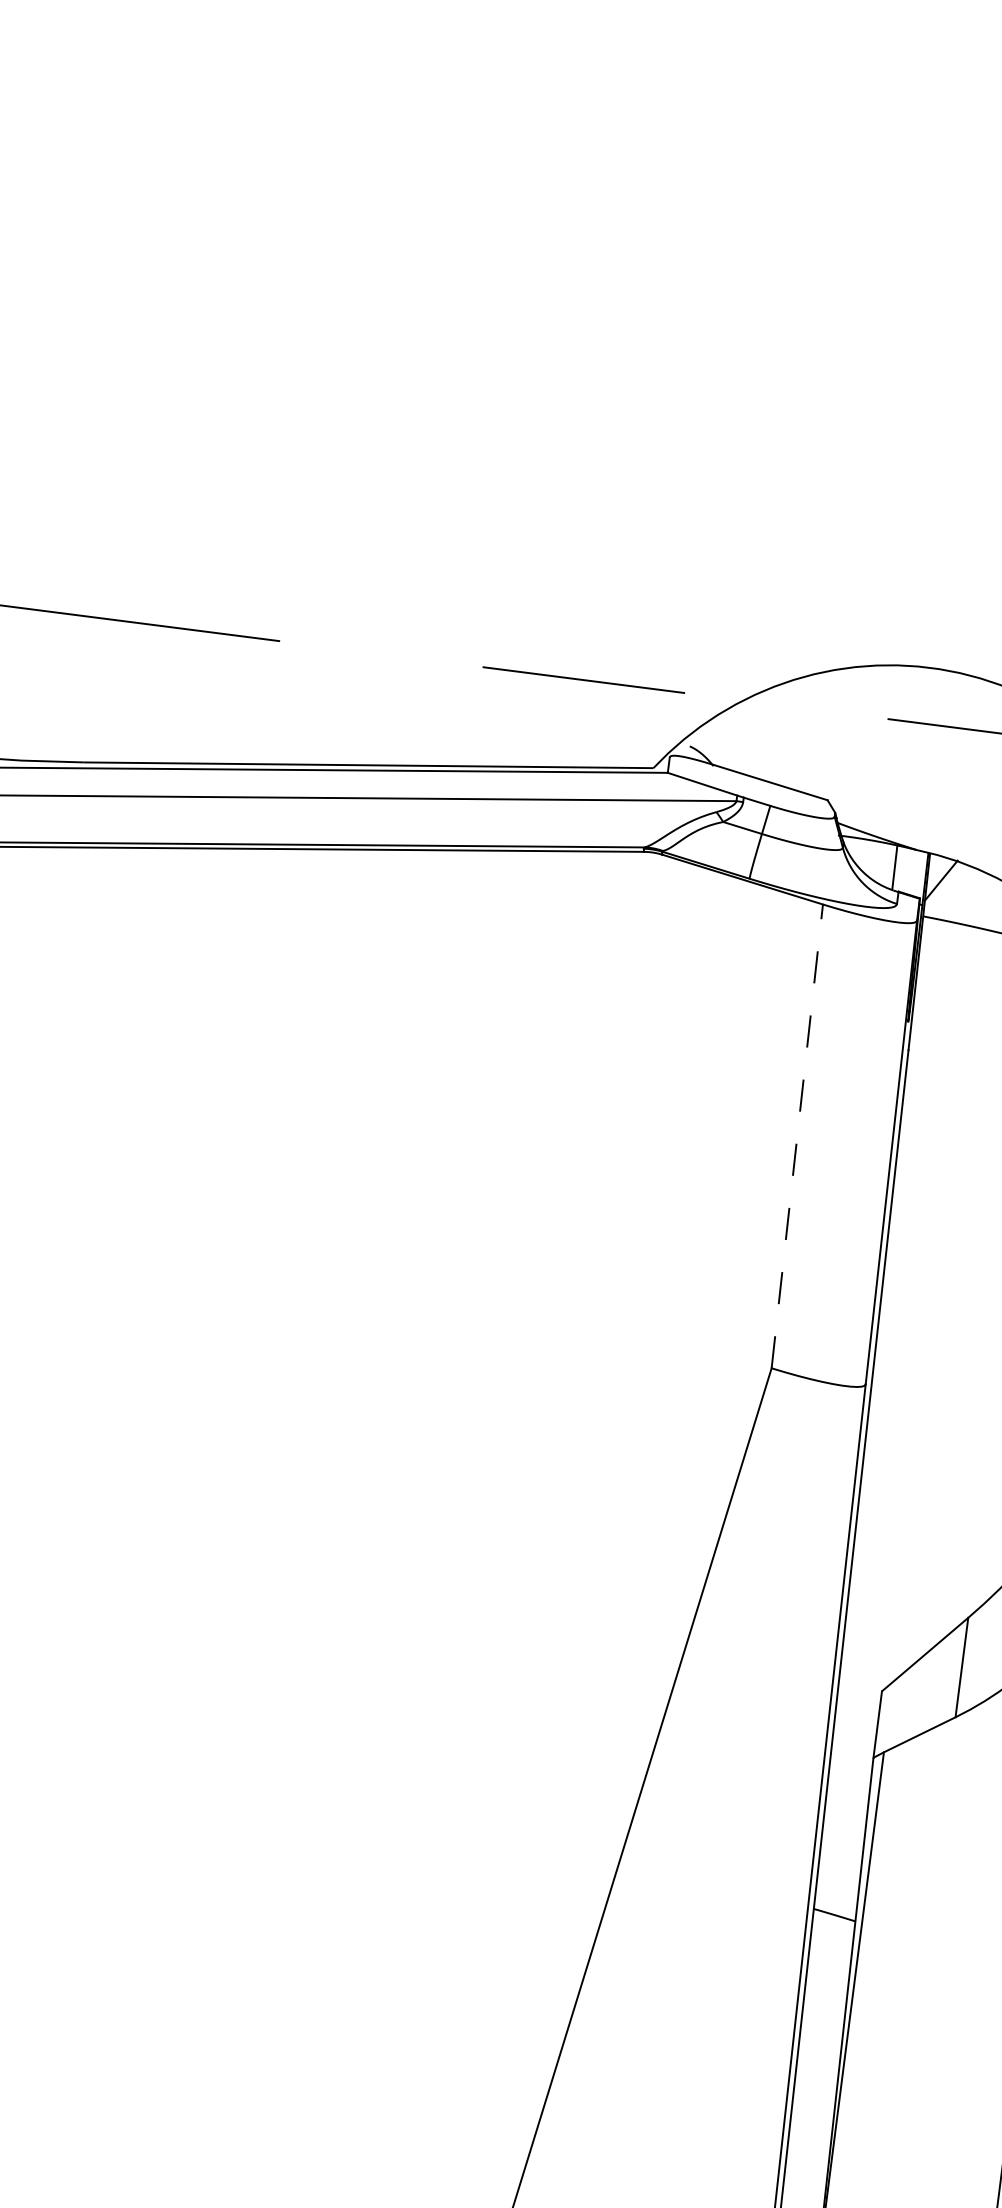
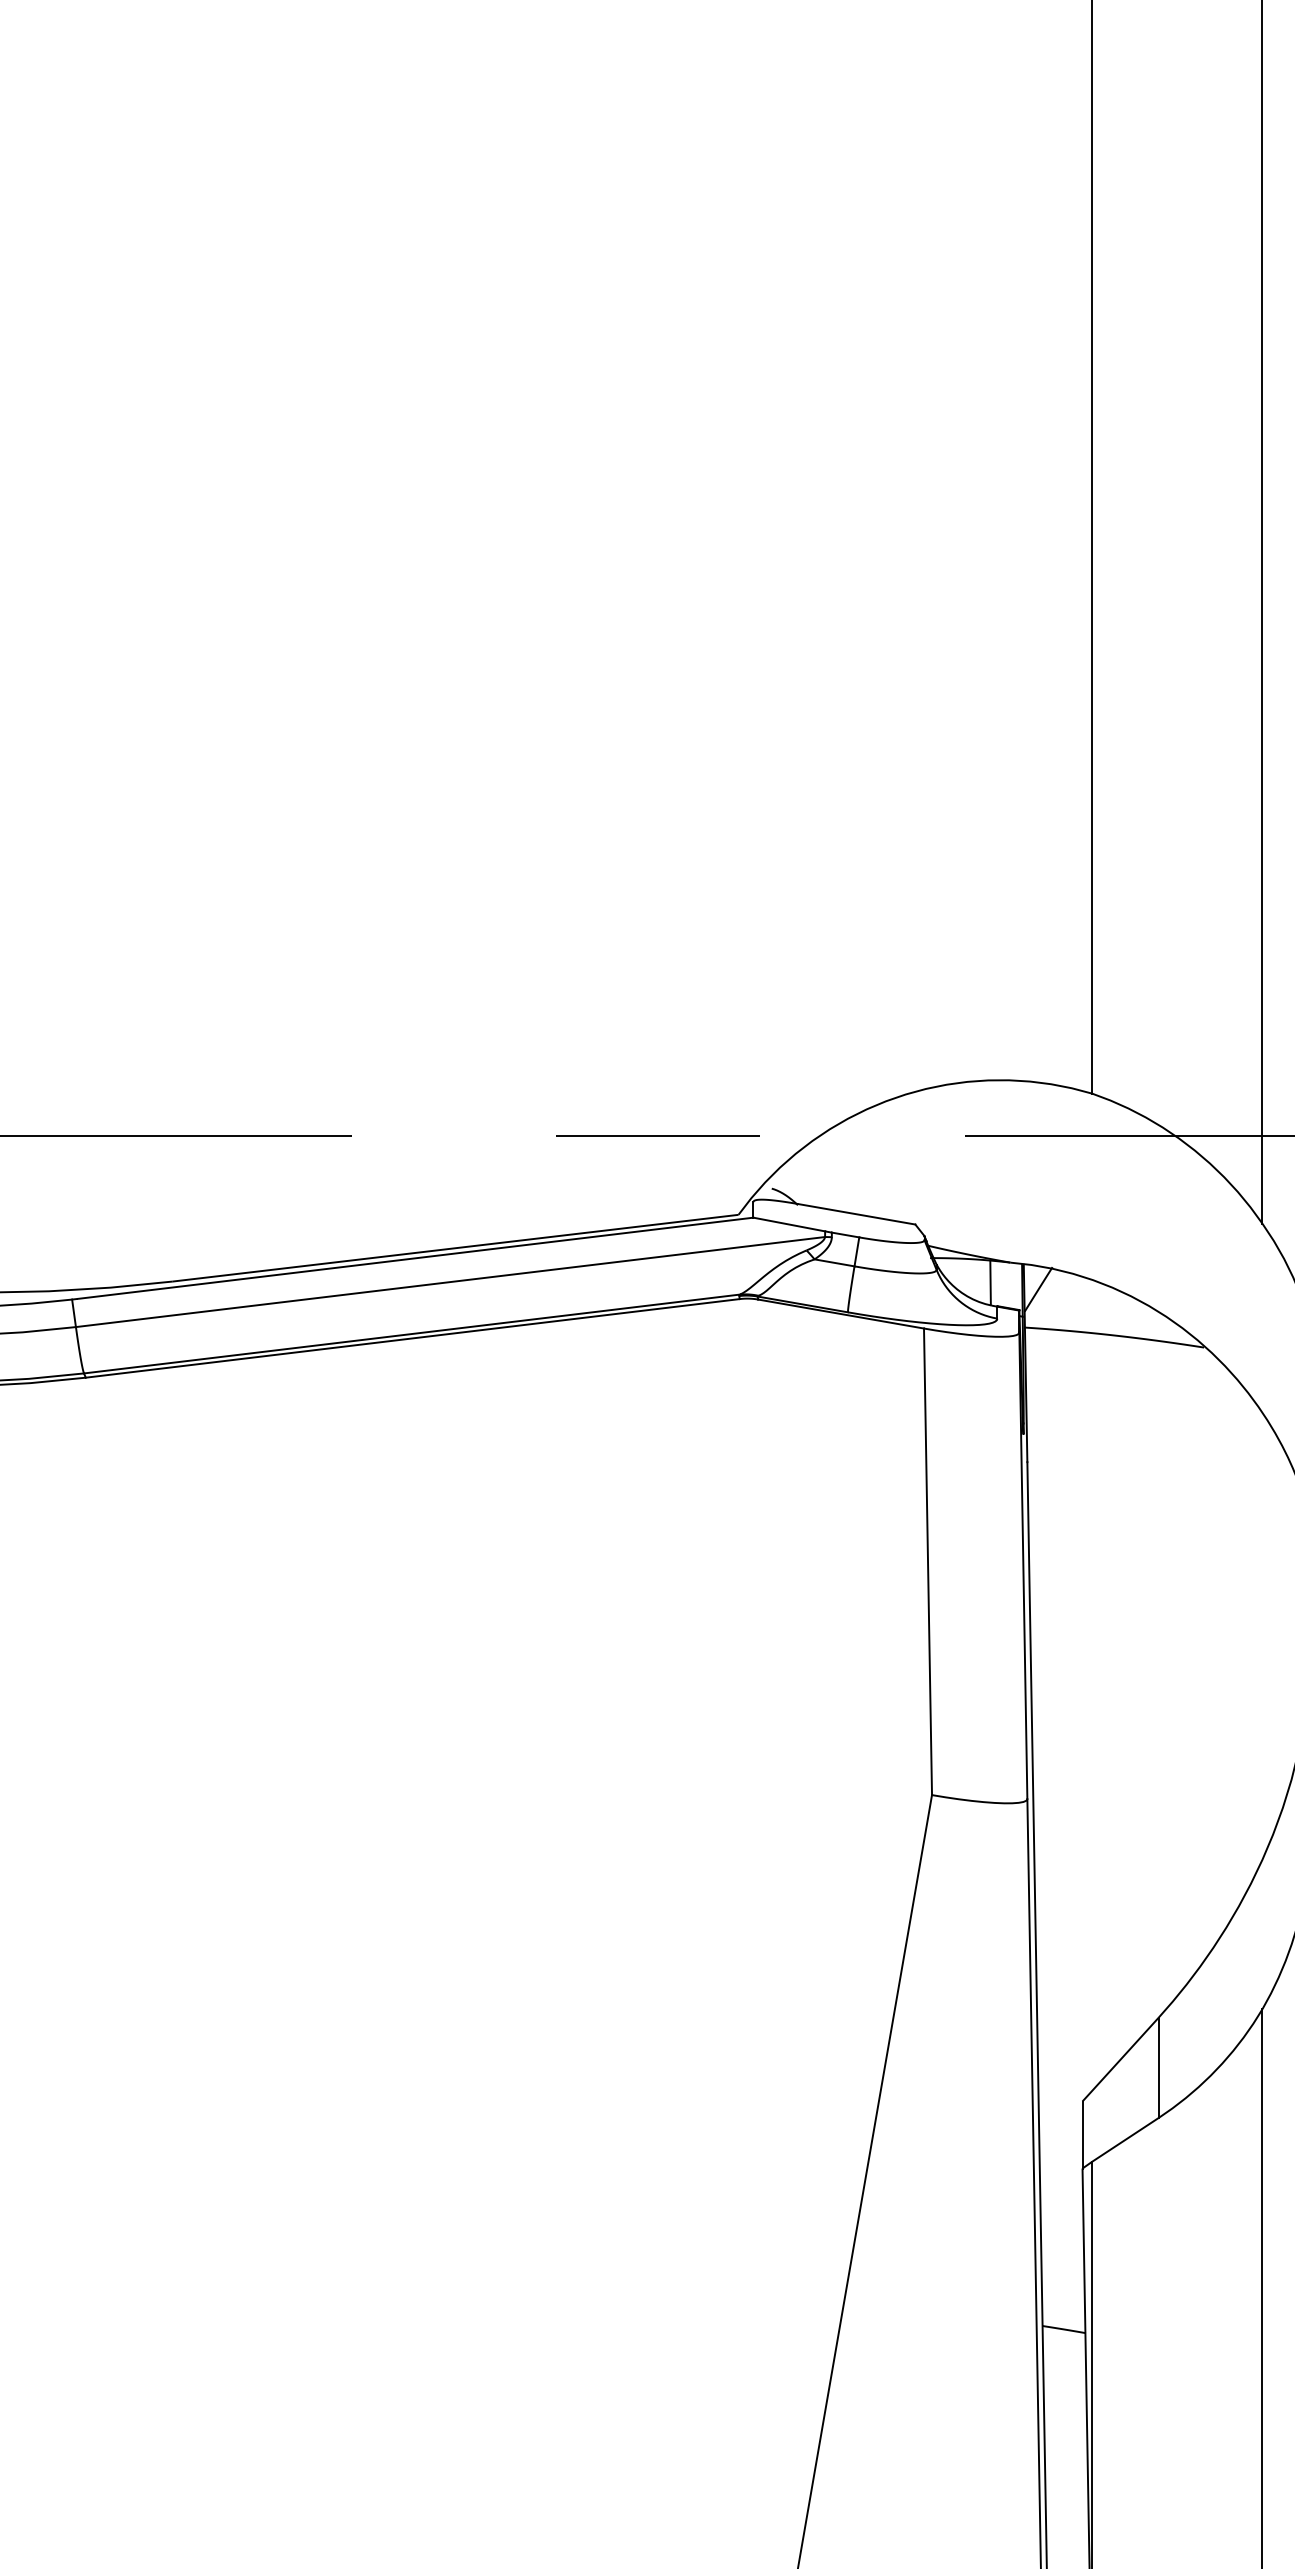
line: (797, 1136) -> (928, 1561), dashed -> solid

